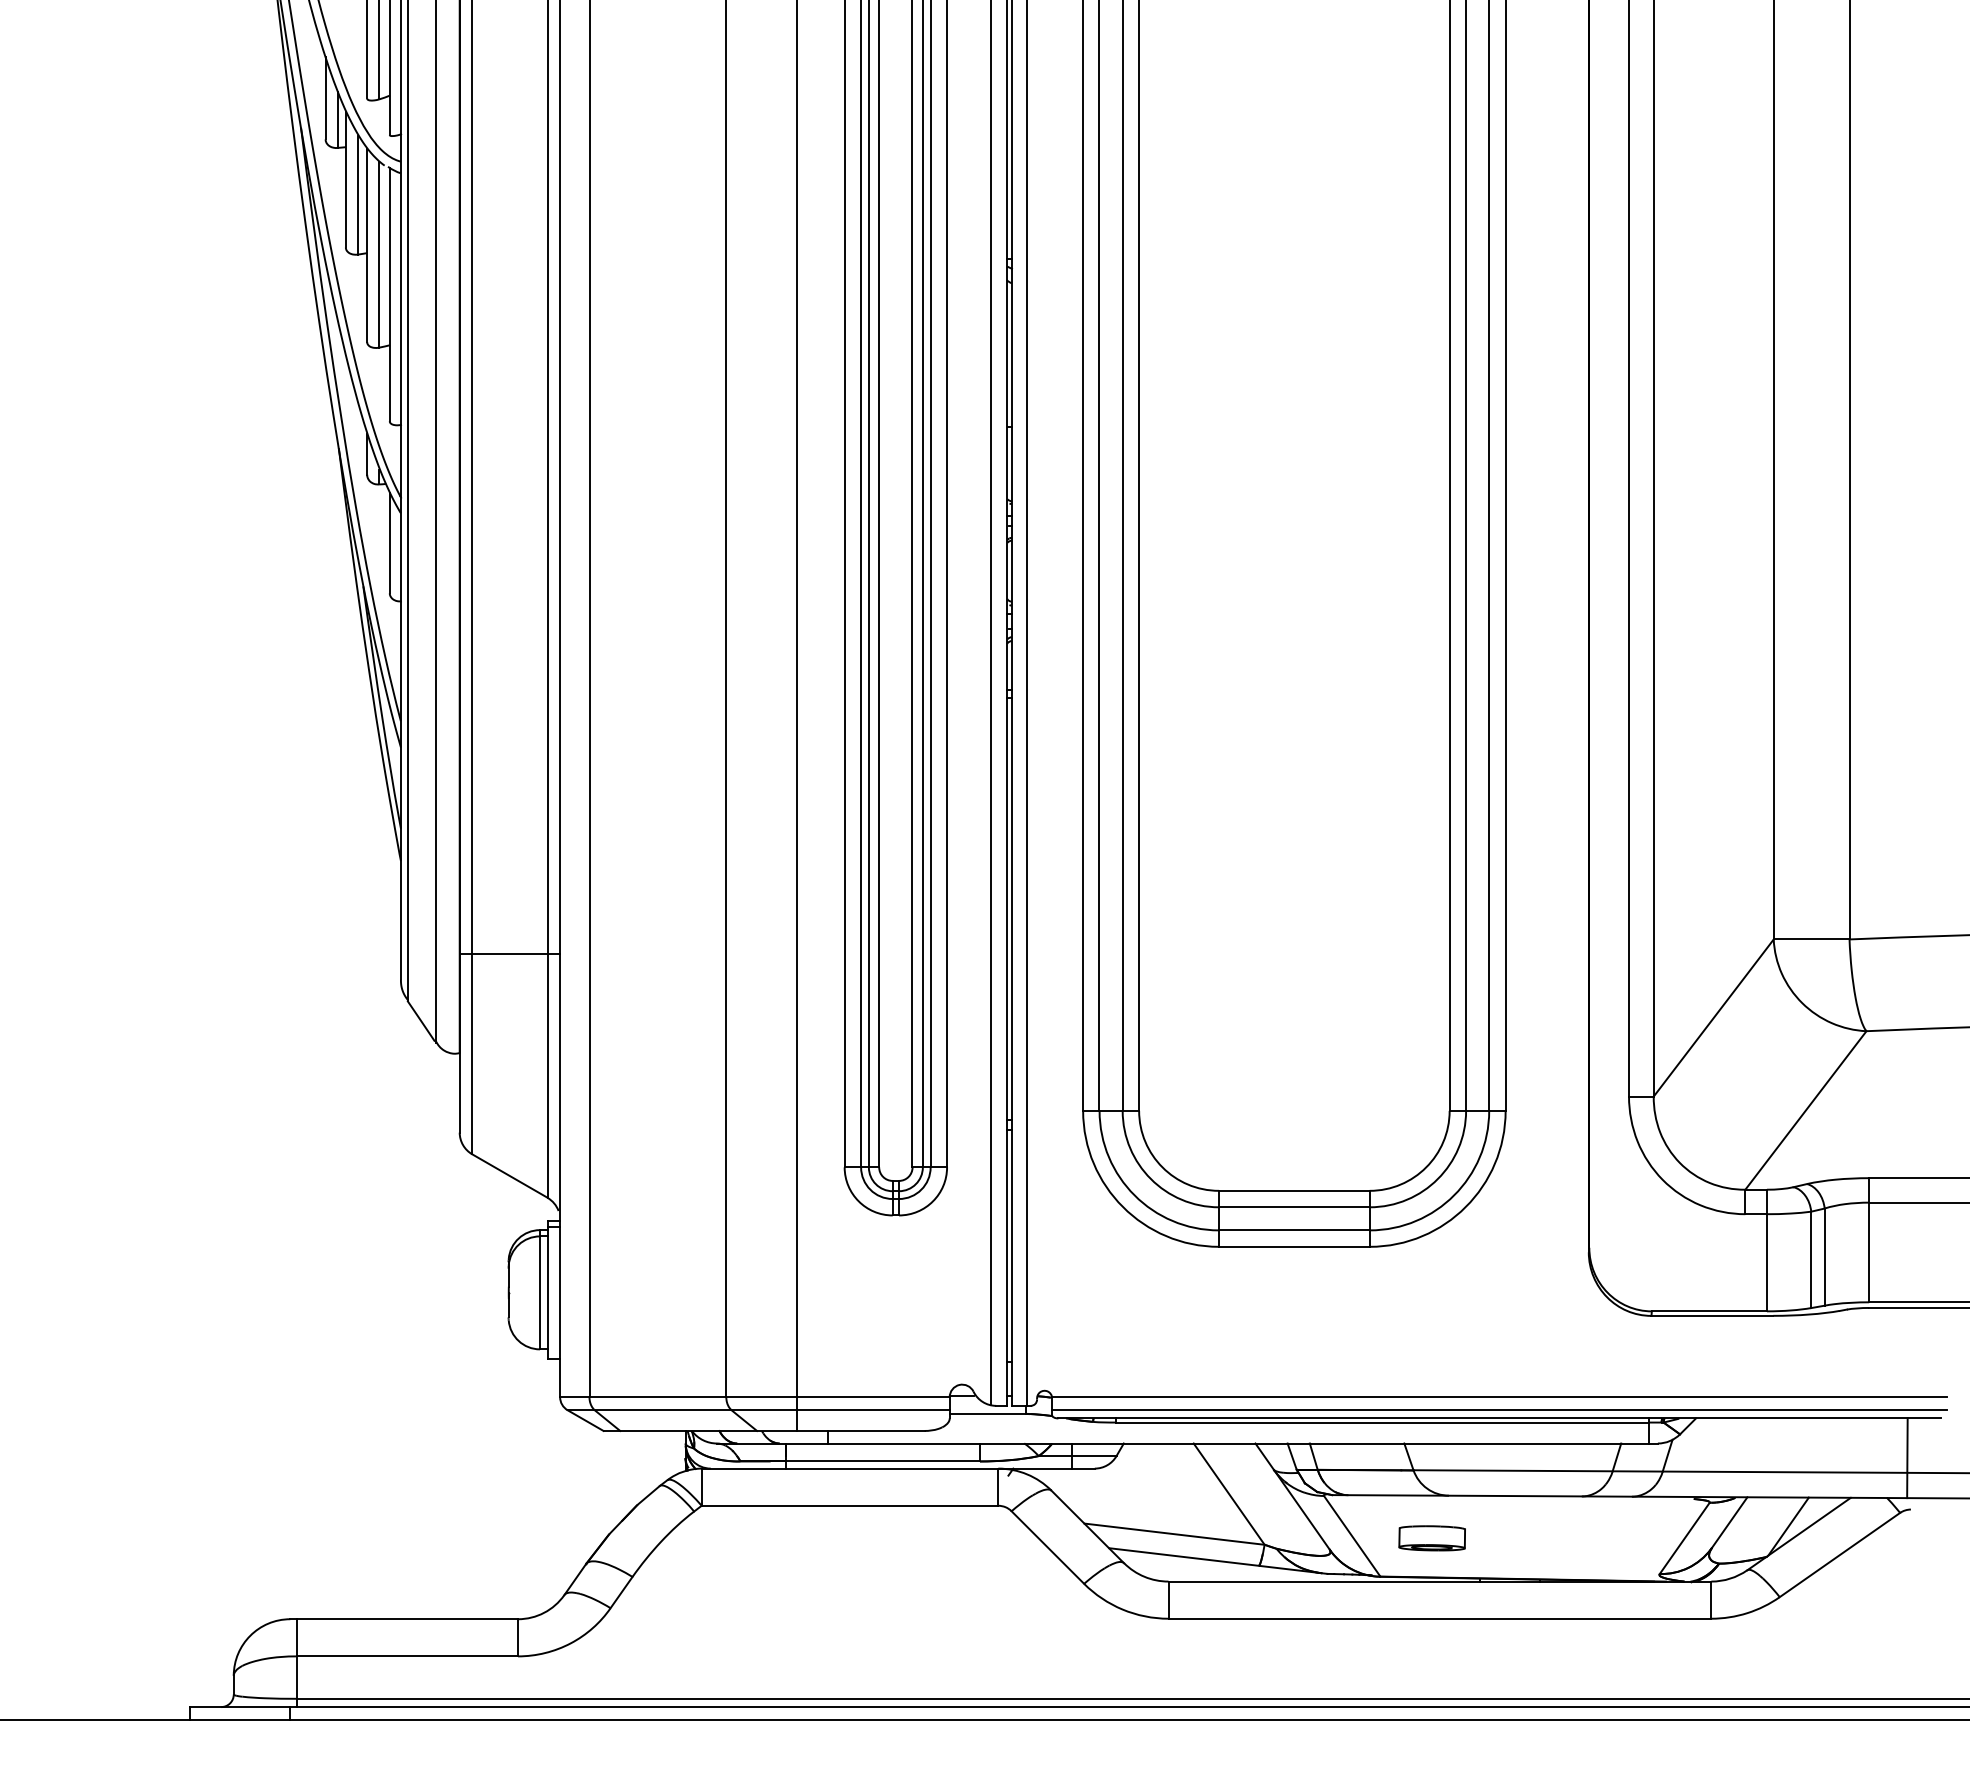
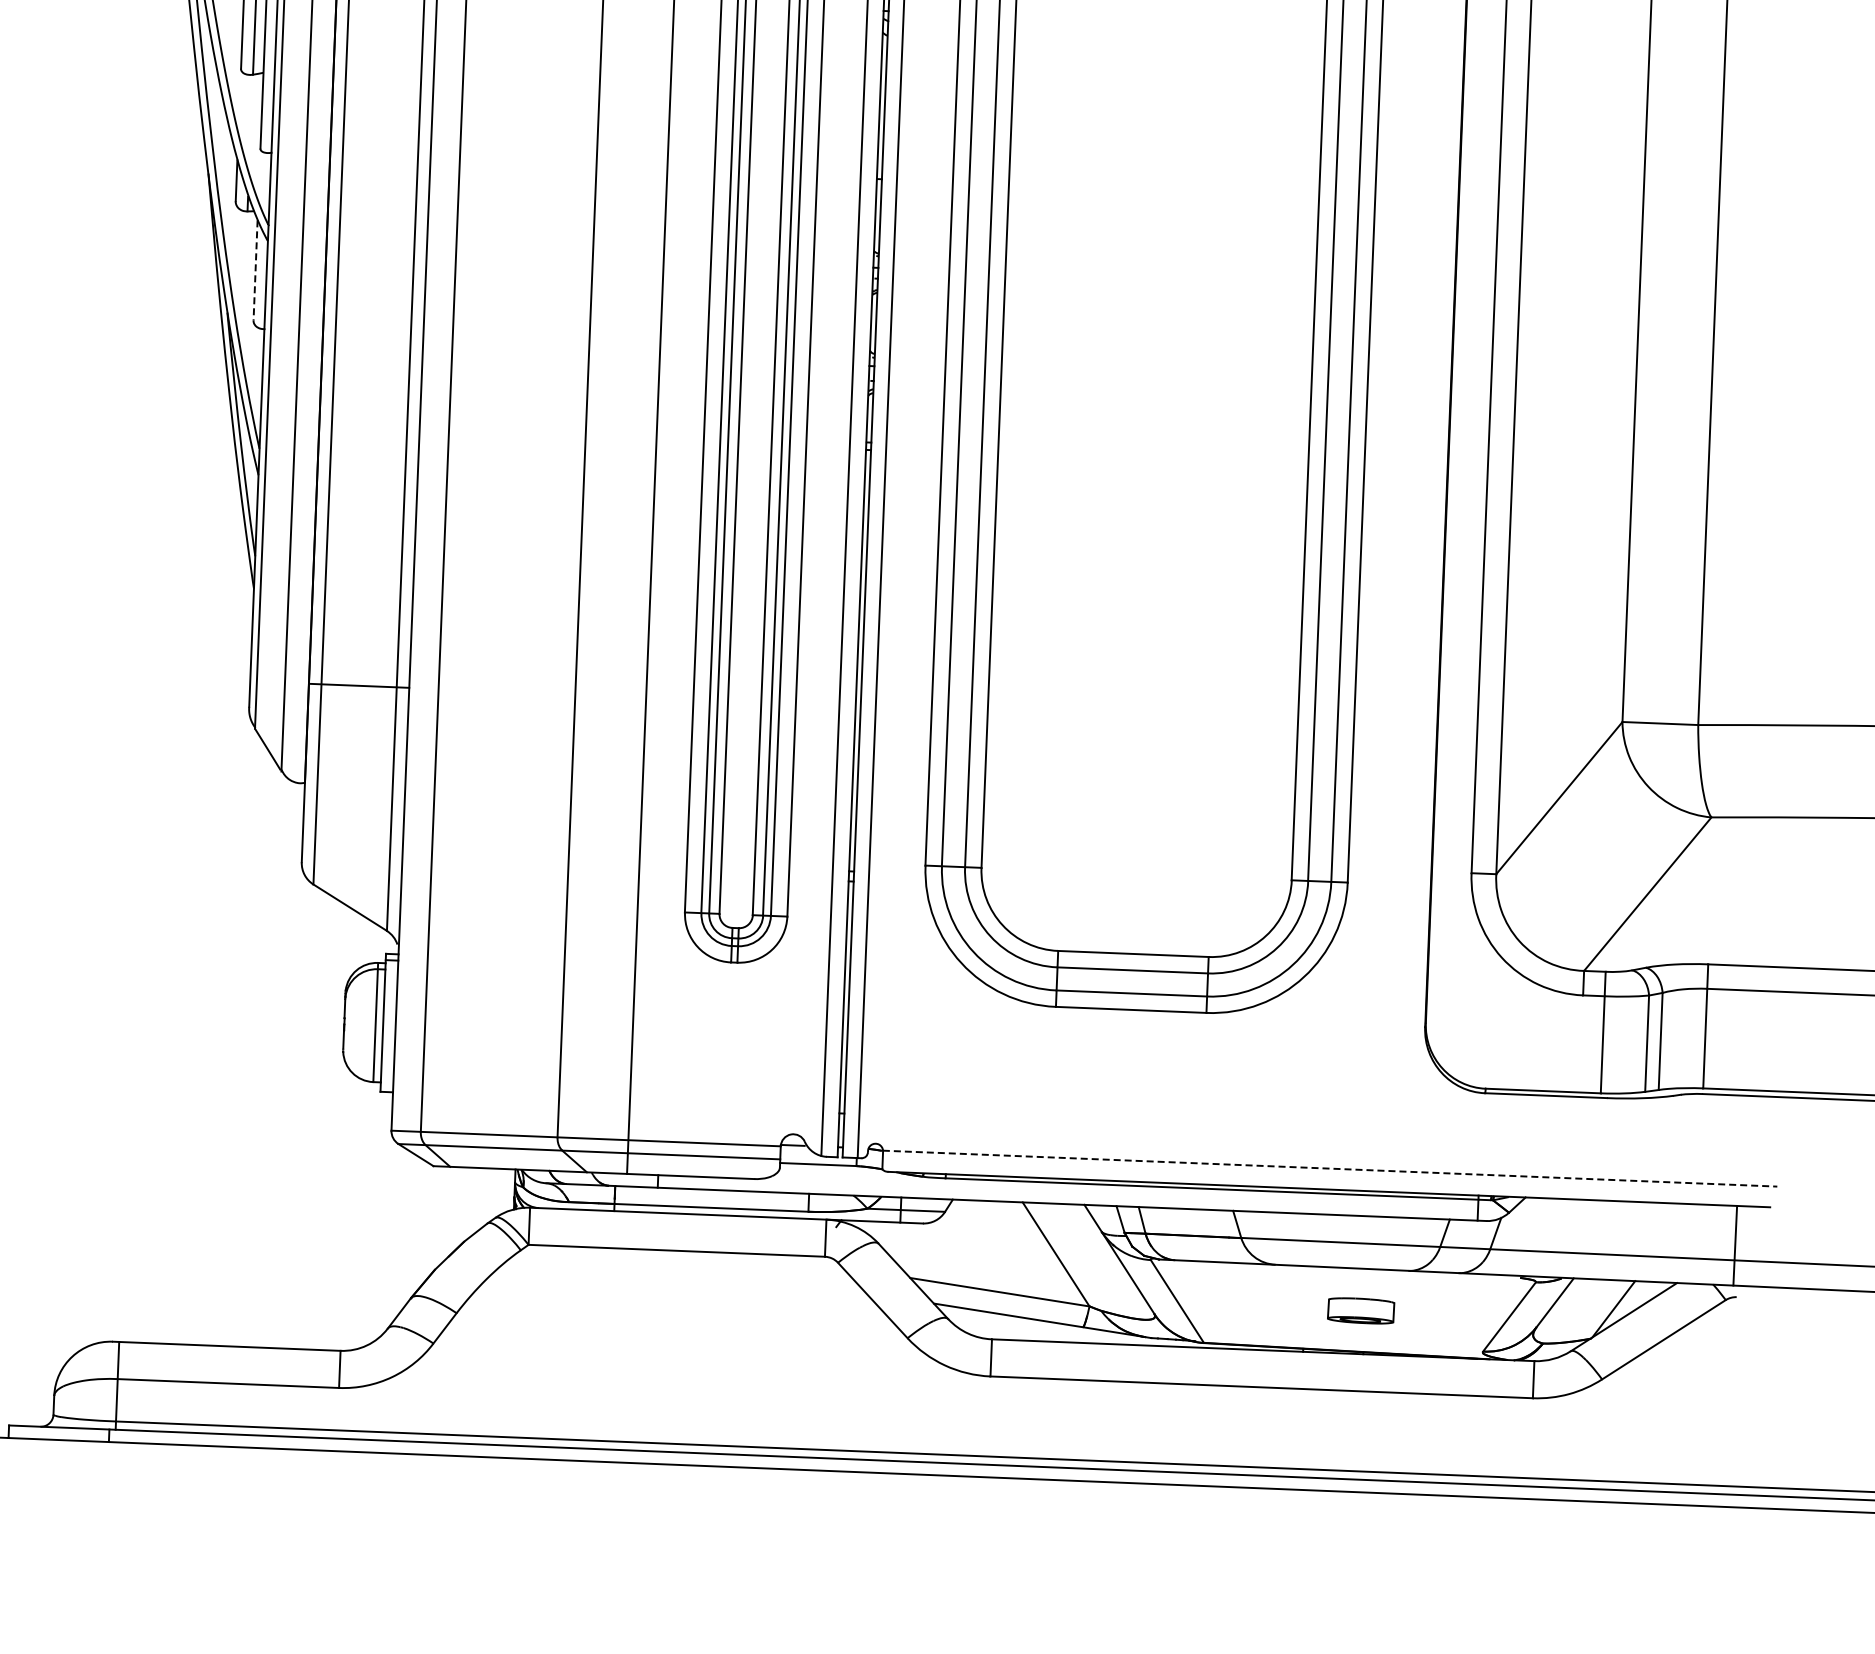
line: (389, 543) -> (255, 270), solid -> dashed
line: (1499, 1397) -> (1330, 1168), solid -> dashed
line: (1499, 1410) -> (1329, 1181), removed
part: (1431, 1538) -> (1360, 1311), moved

